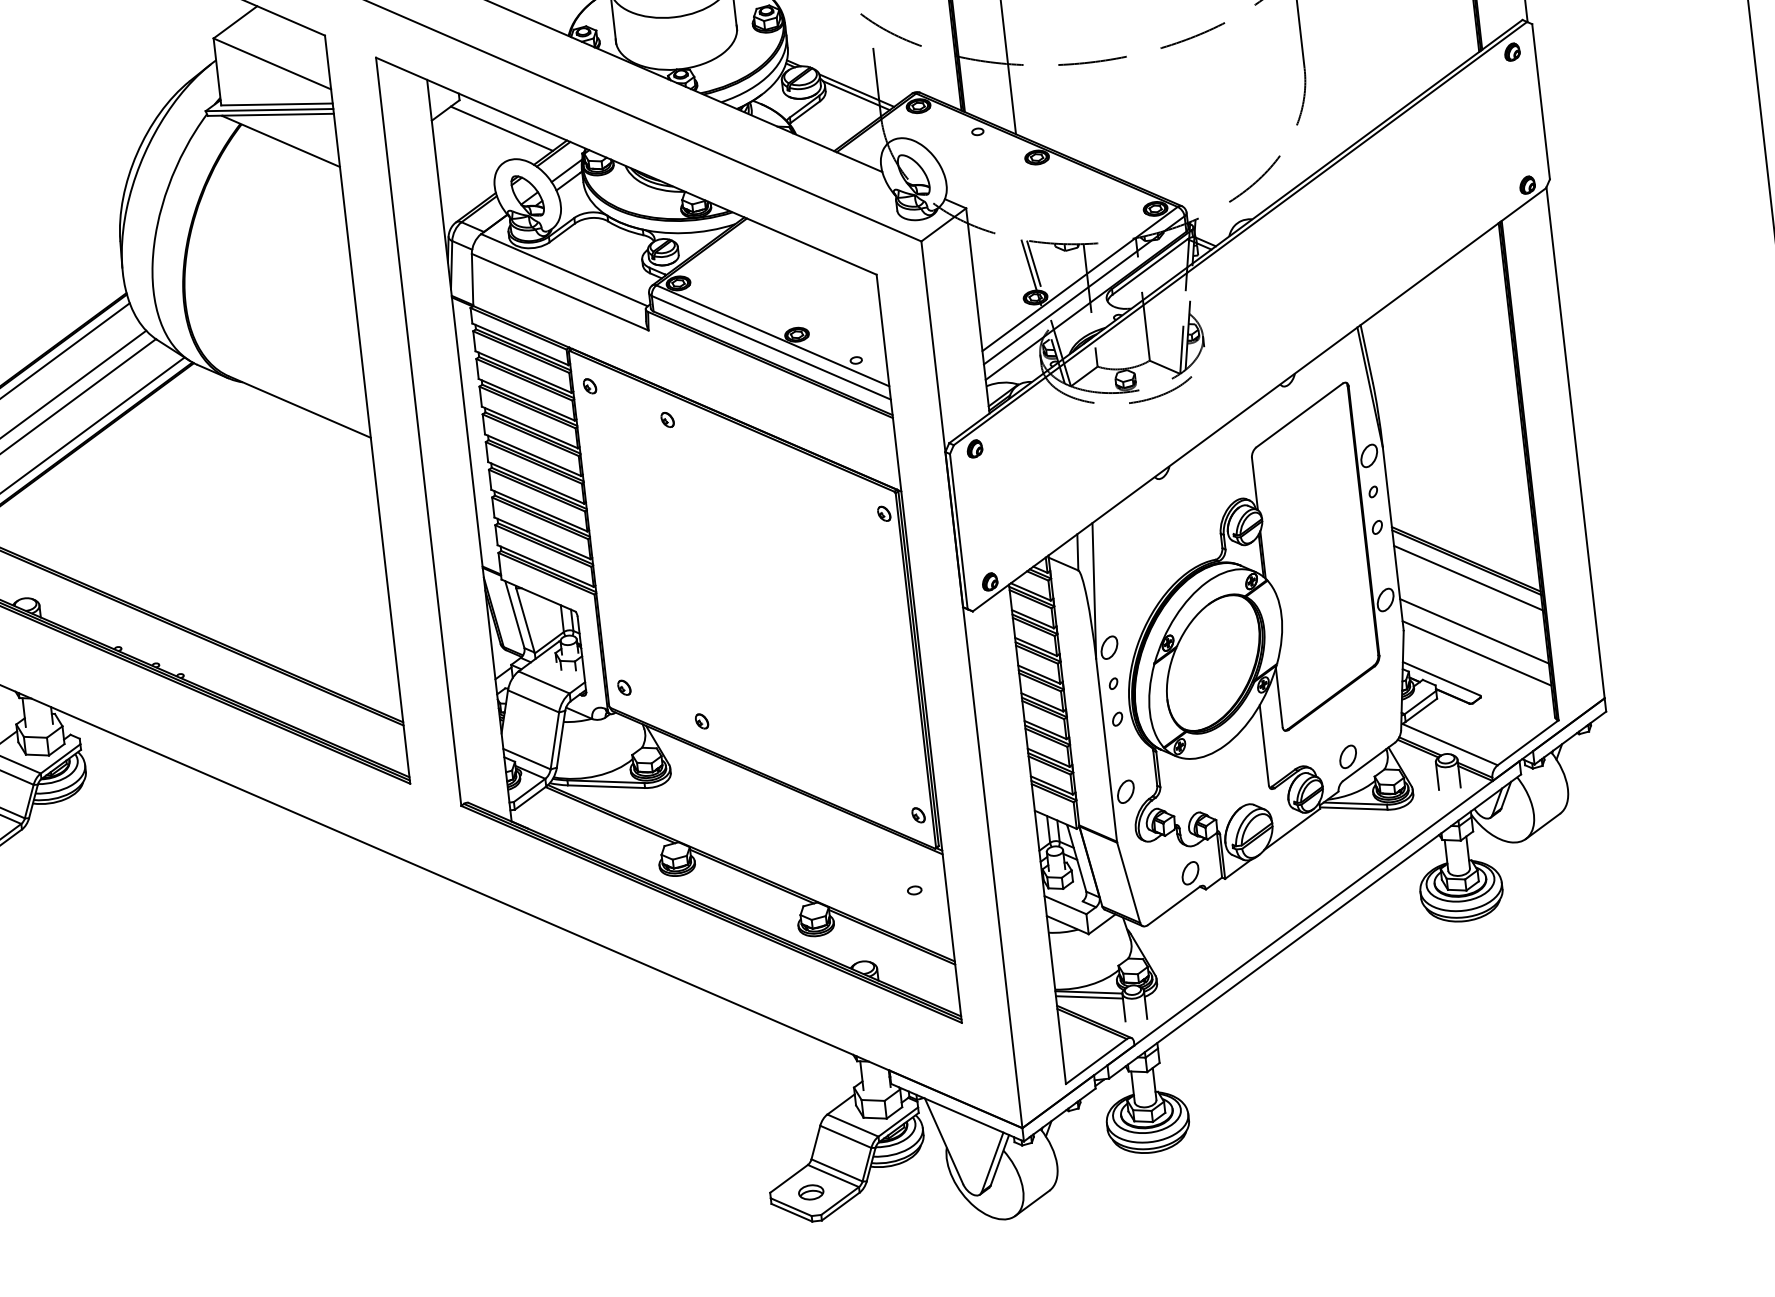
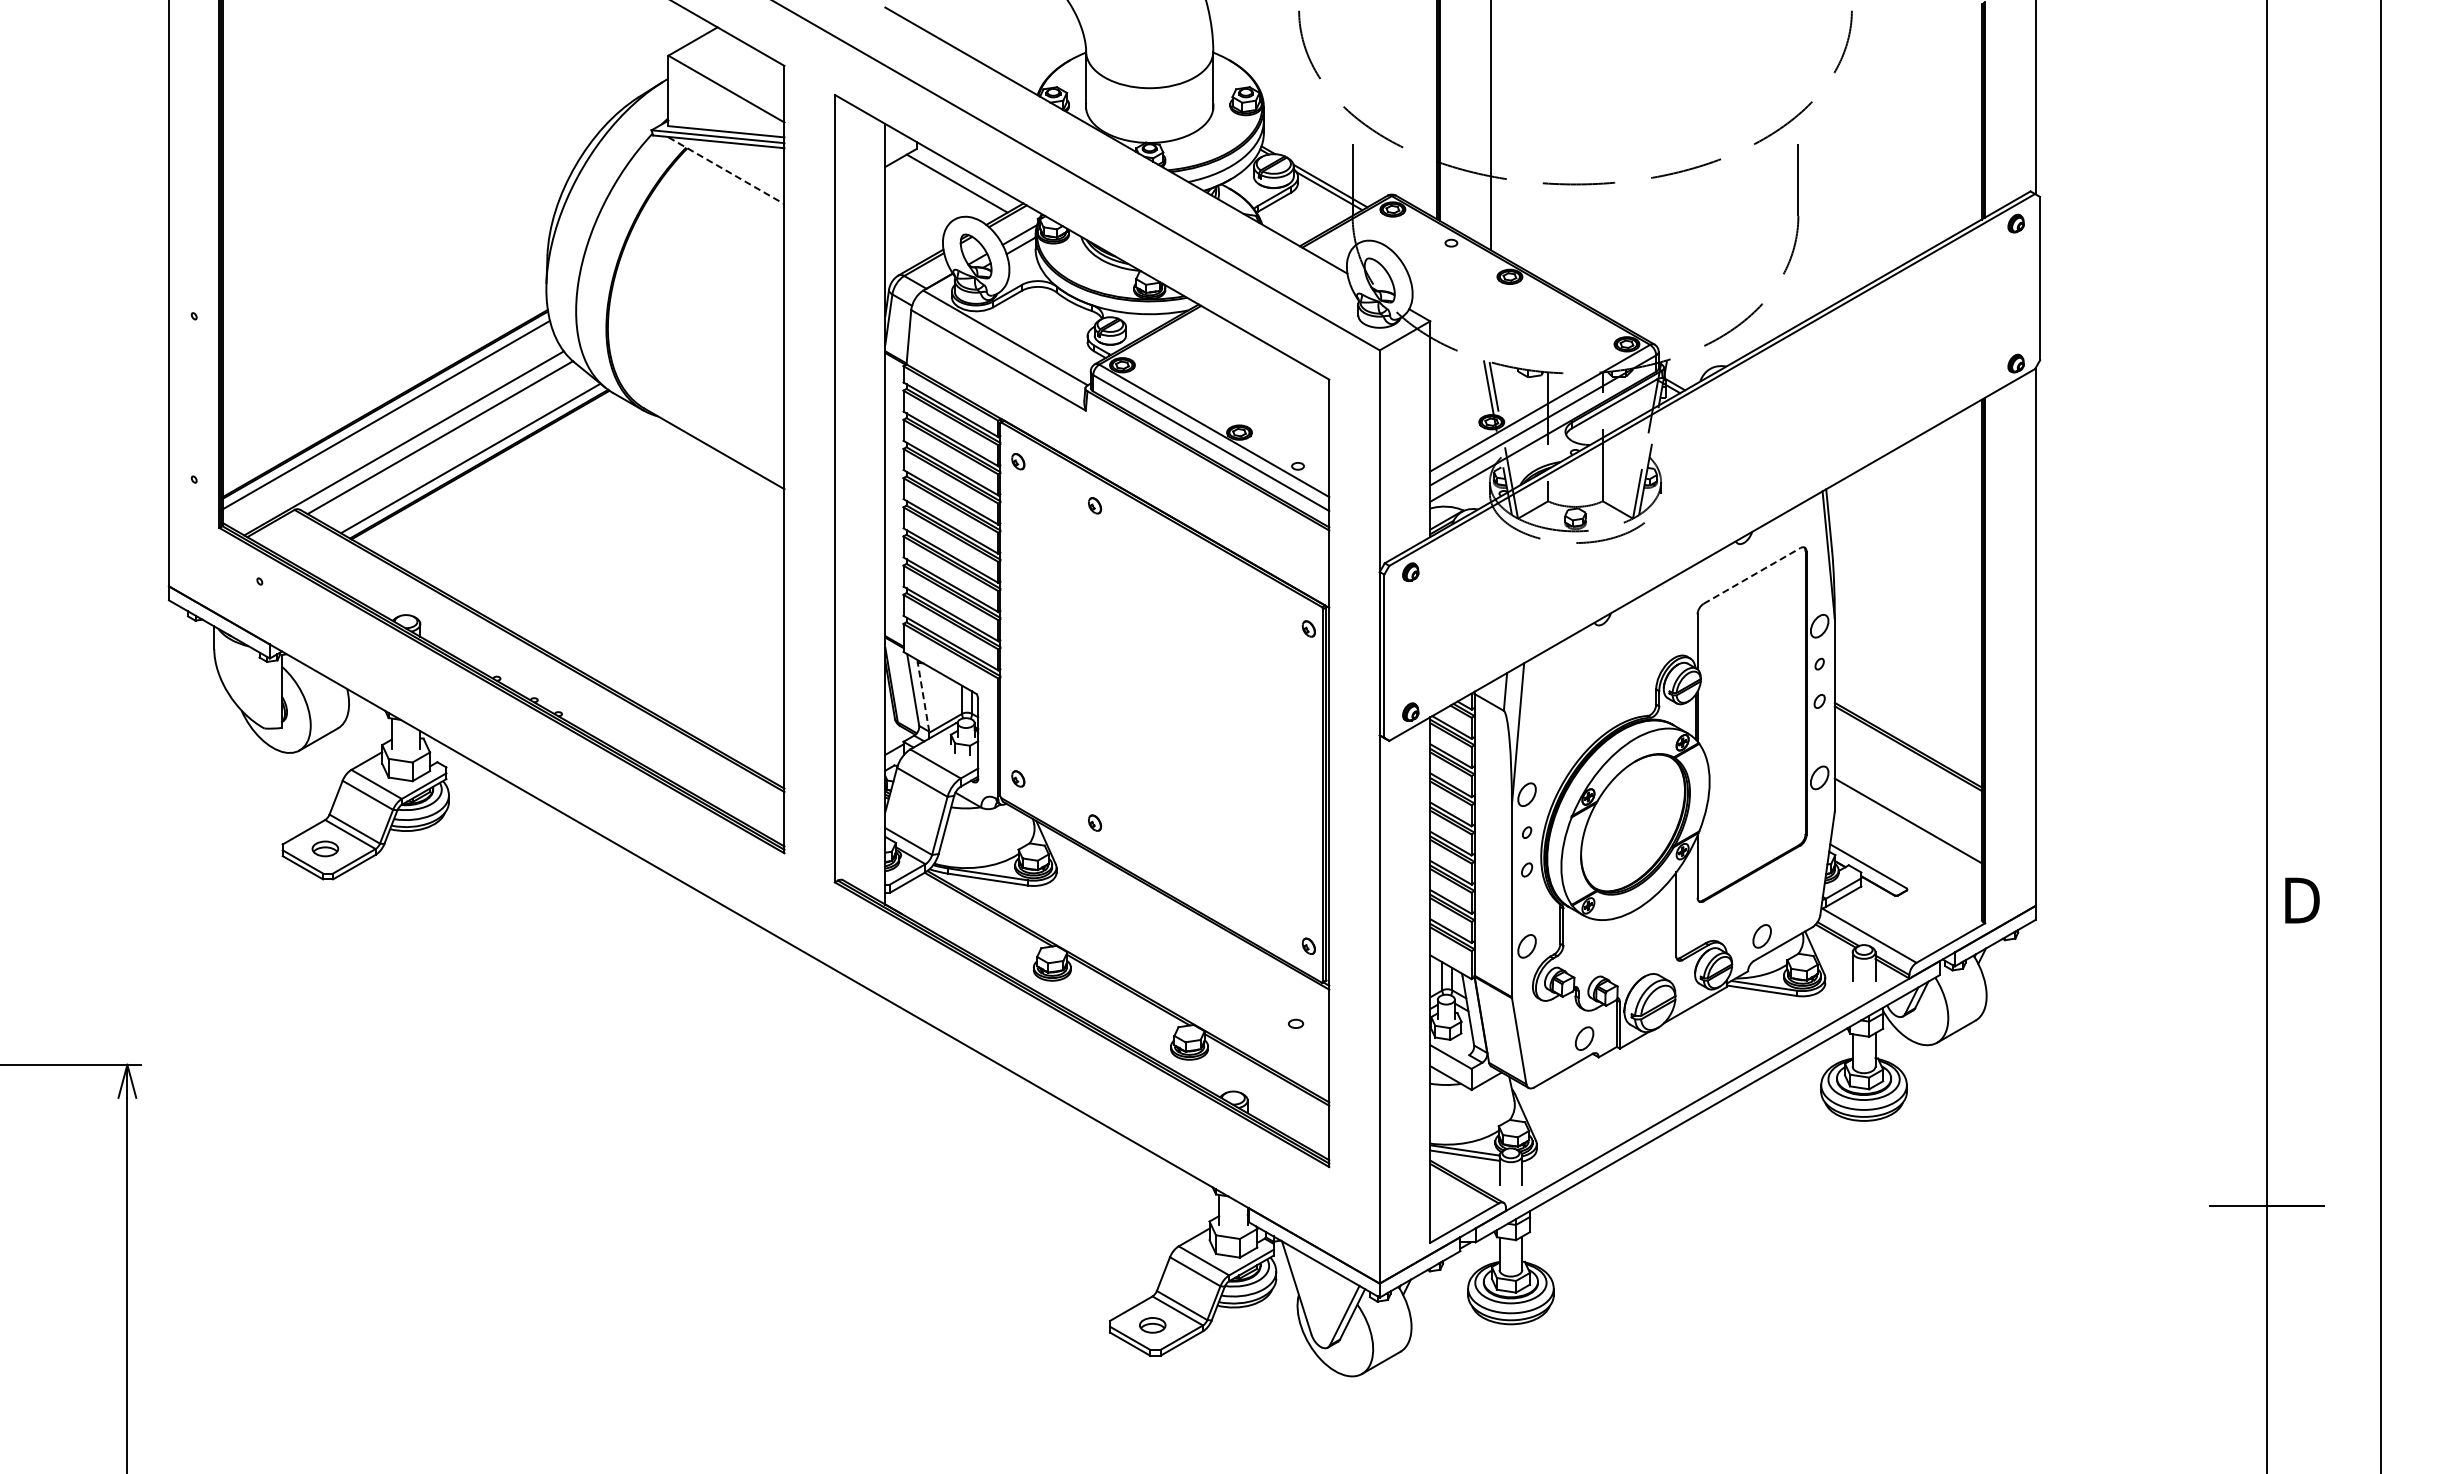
line: (281, 141) -> (726, 170), solid -> dashed
line: (1299, 414) -> (1752, 575), solid -> dashed
line: (1467, 577) -> (1907, 764), removed
line: (525, 620) -> (923, 697), solid -> dashed
line: (1476, 652) -> (1907, 843), removed

